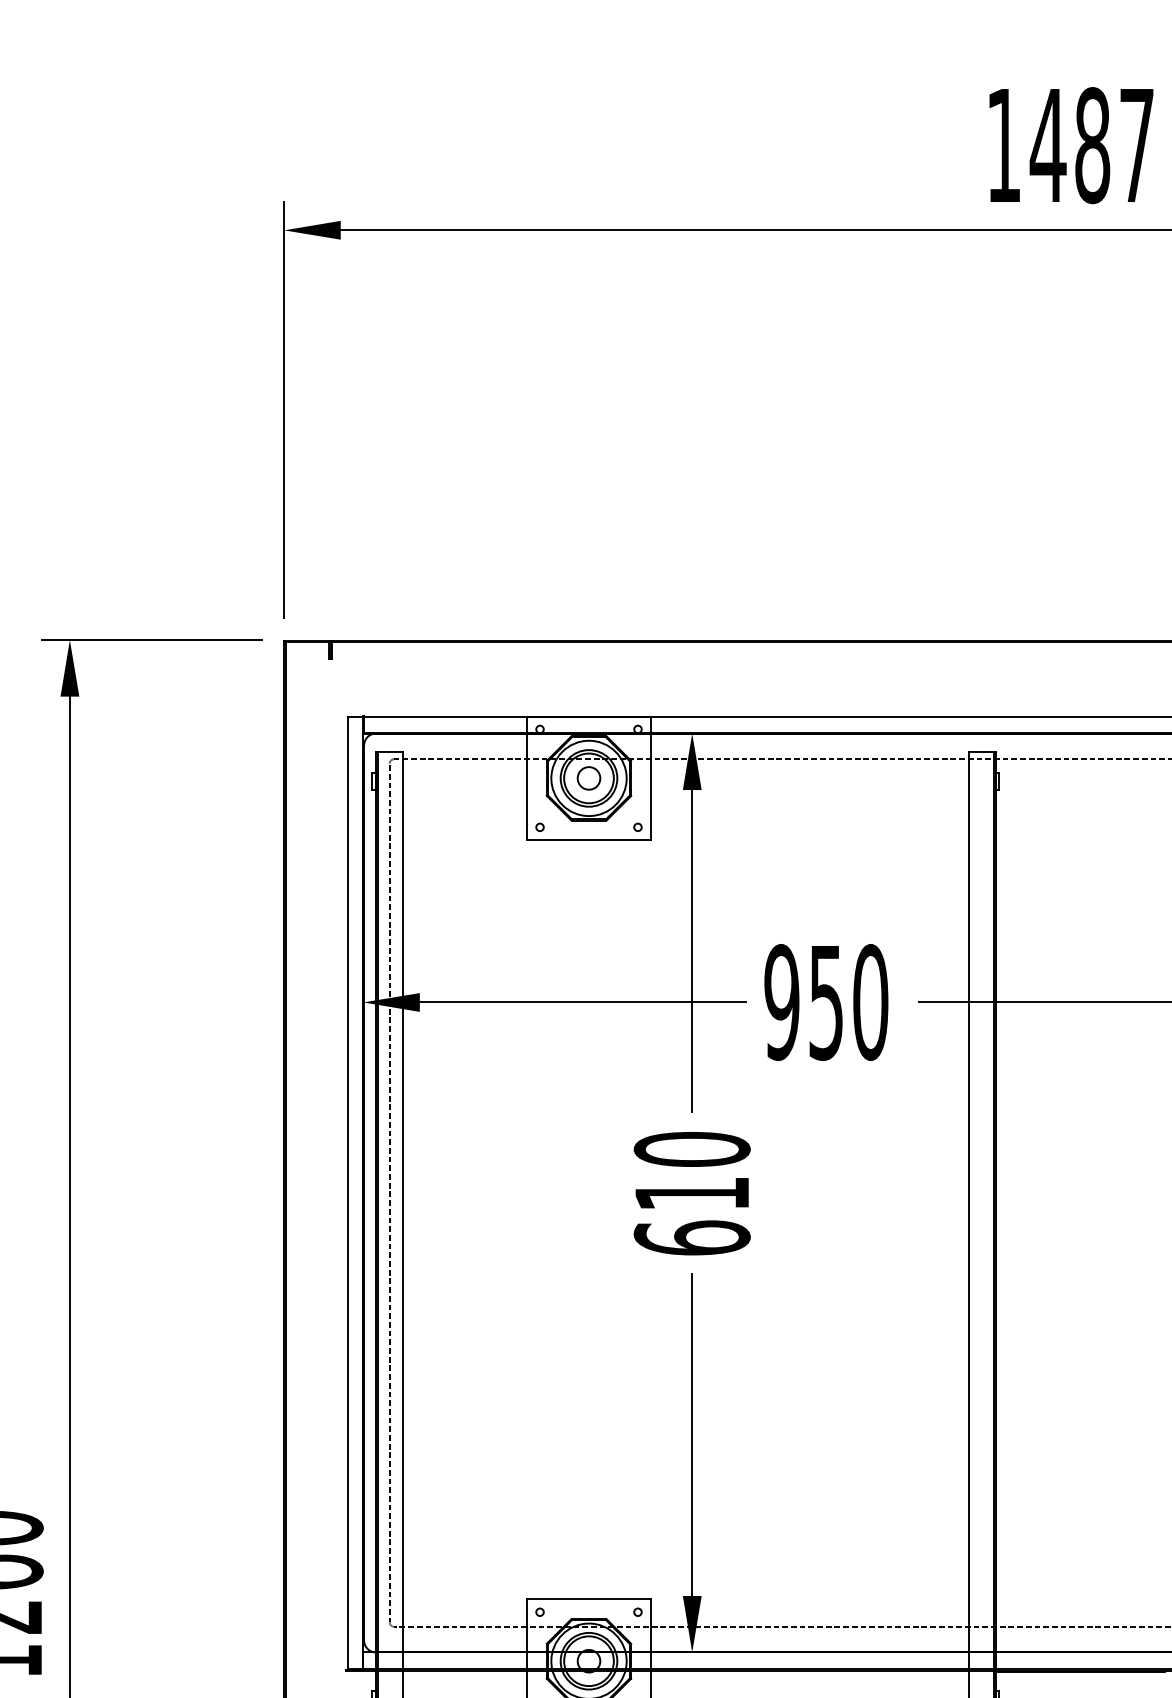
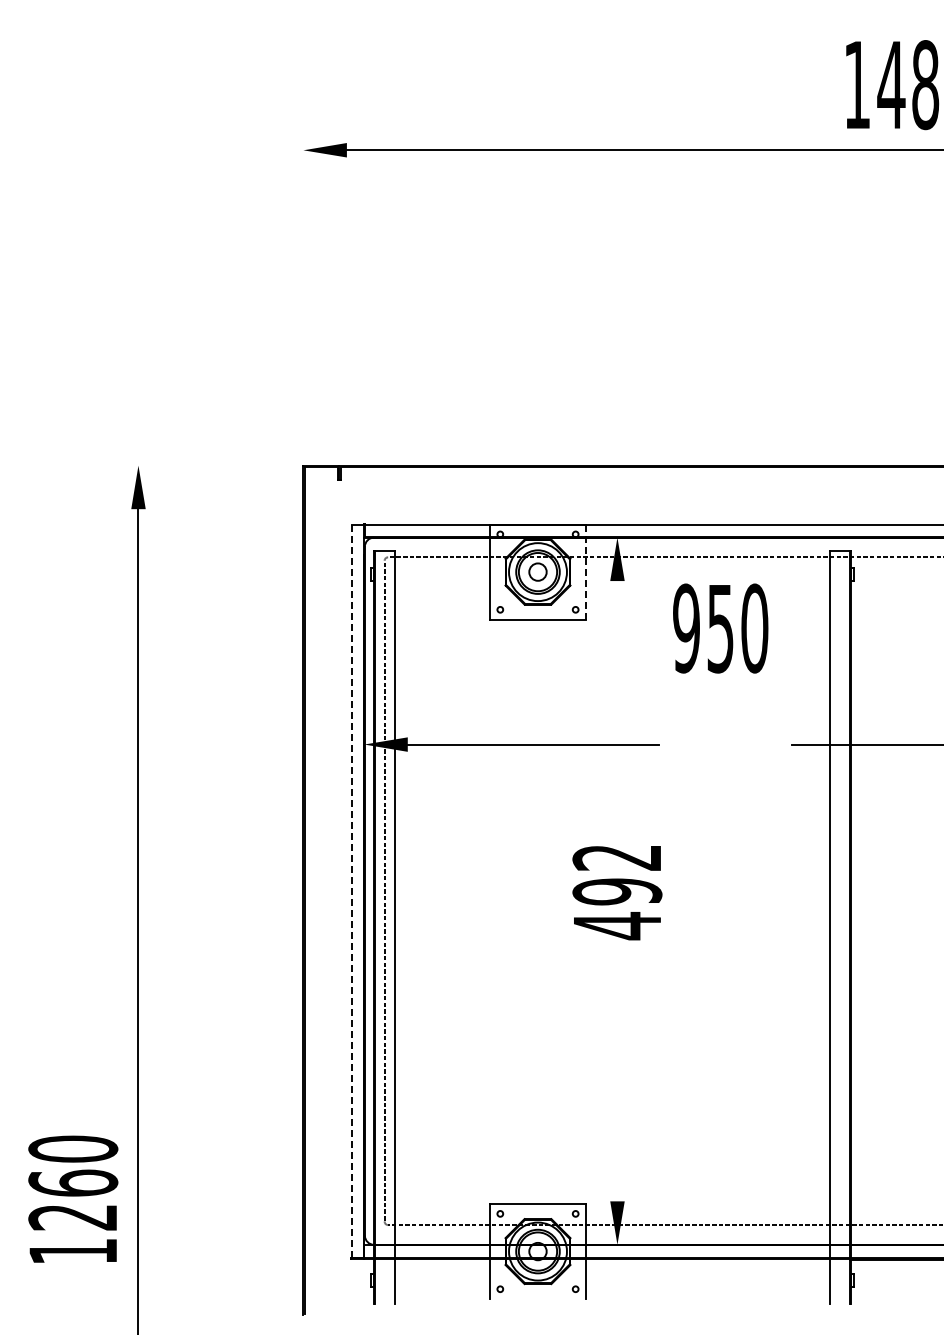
line: (284, 409) -> (303, 288), removed
line: (151, 639) -> (201, 465), removed
line: (650, 778) -> (585, 572), solid -> dashed
line: (692, 950) -> (617, 704), removed
text: (826, 1002) -> (720, 628), moved
line: (347, 1192) -> (352, 890), solid -> dashed
text: (692, 1194) -> (617, 892), 610 -> 492
line: (692, 1435) -> (617, 1077), removed

